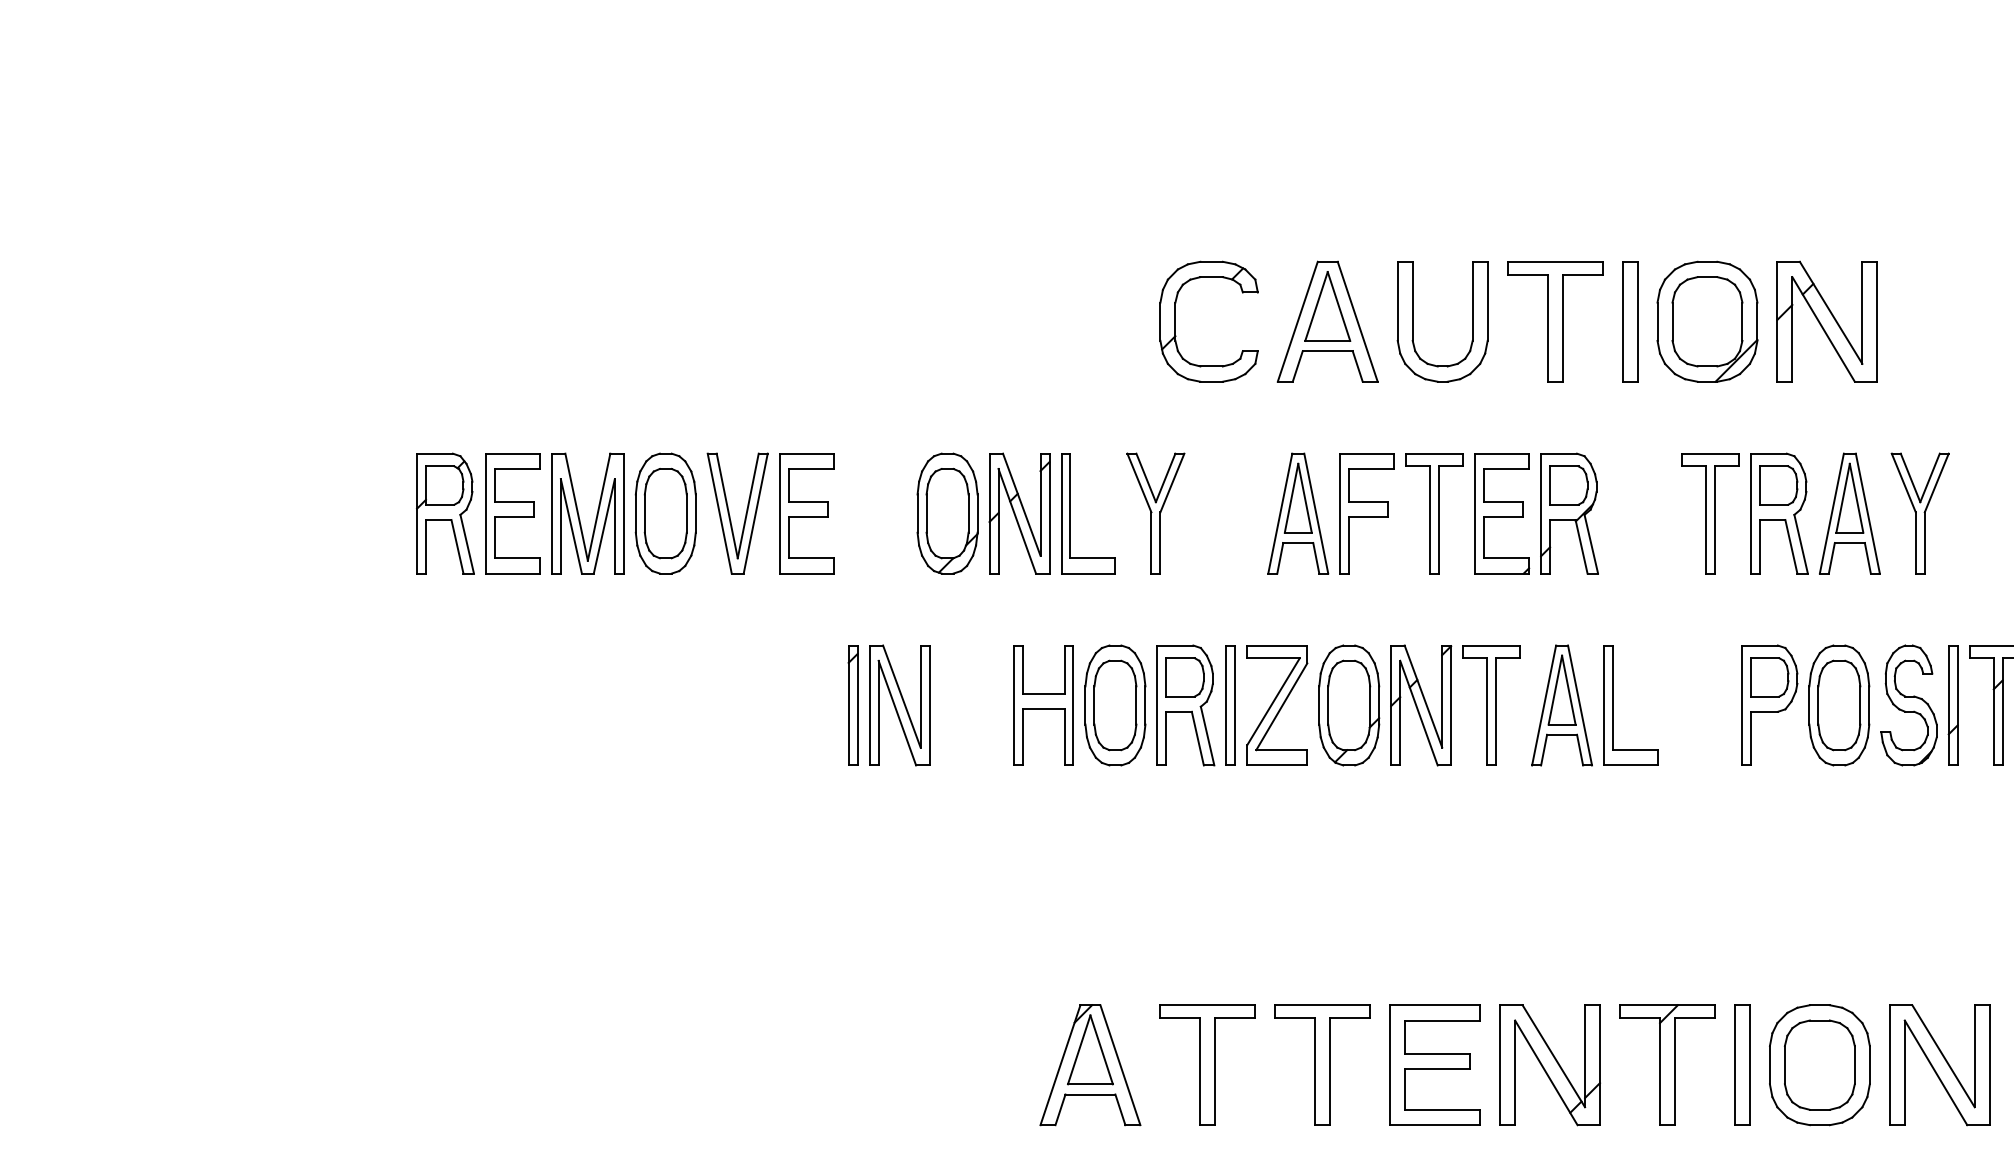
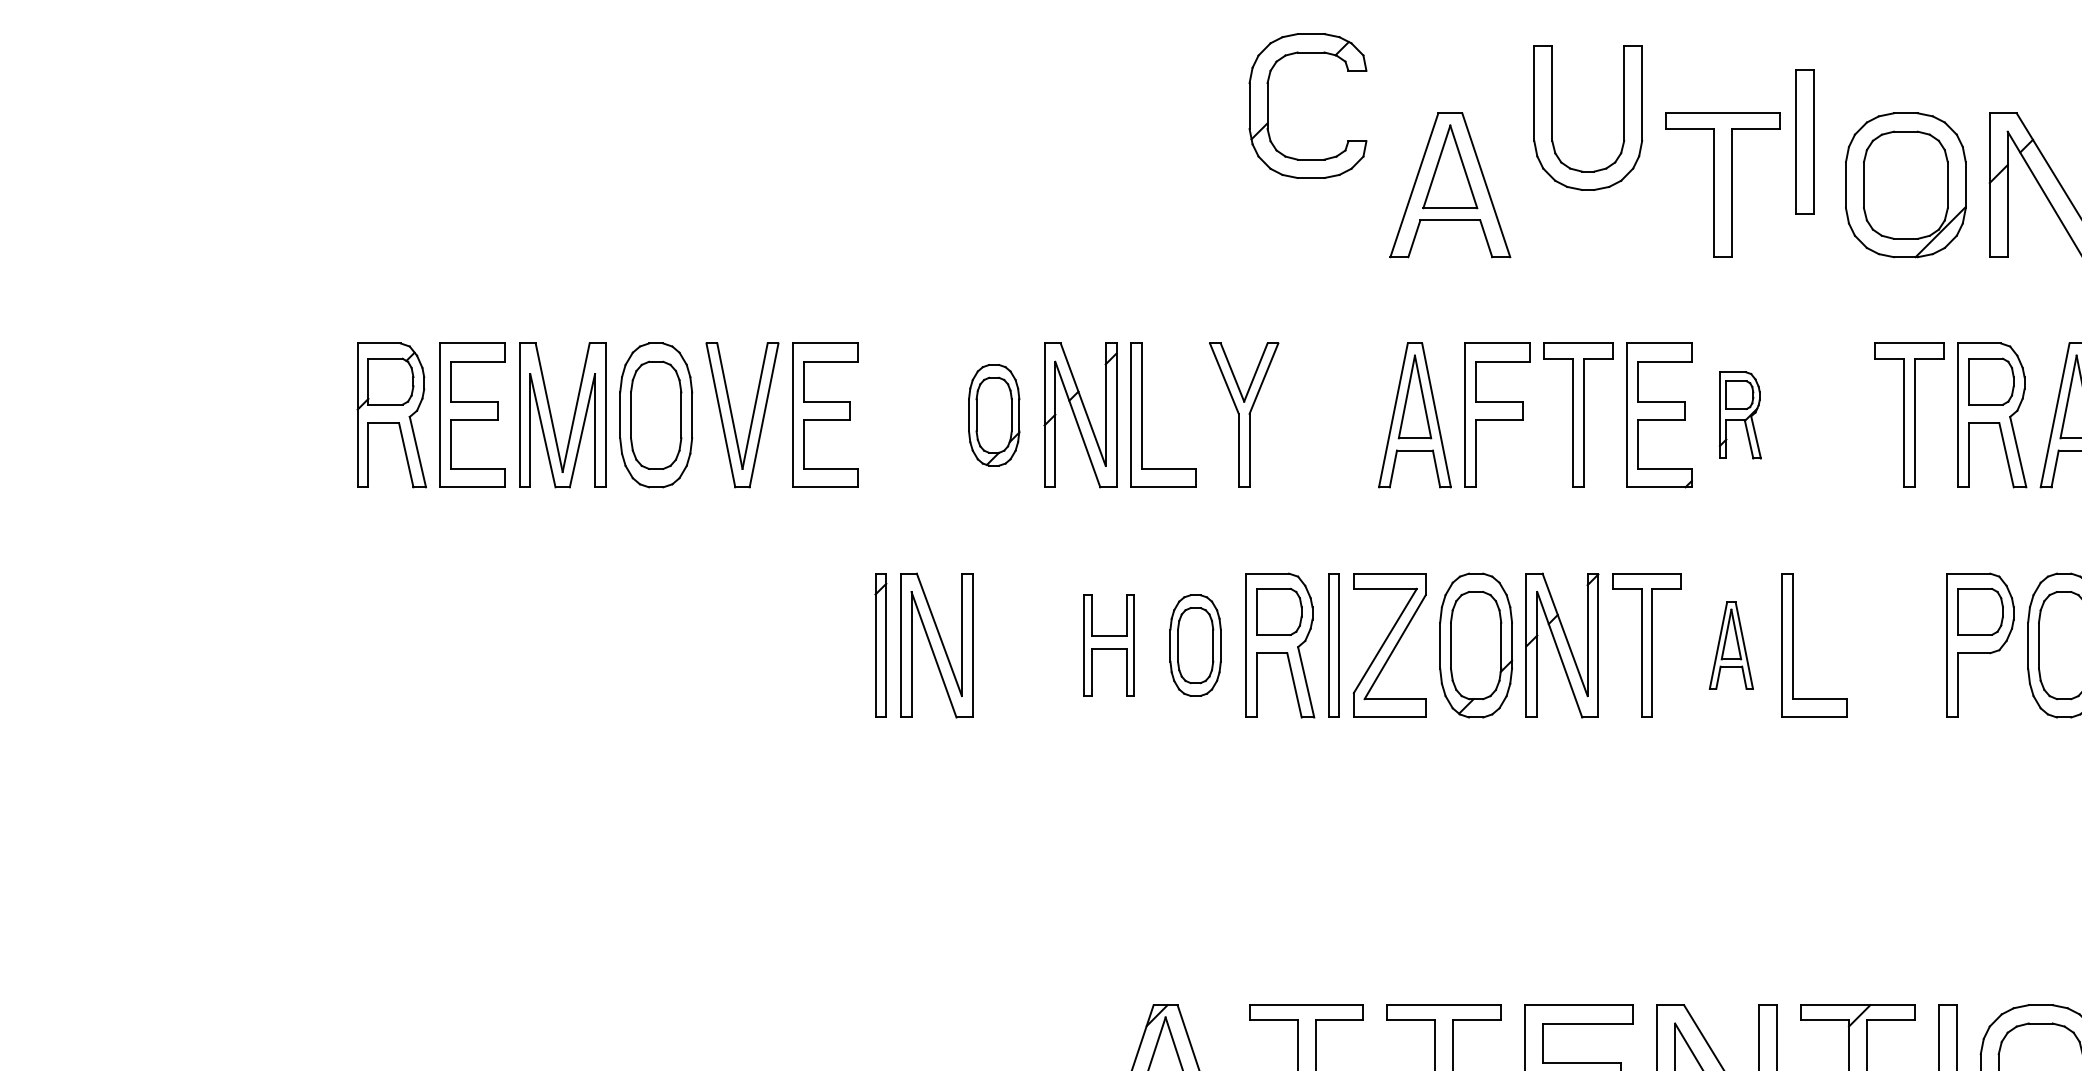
part: (1175, 321) -> (1267, 105), moved
part: (1413, 321) -> (1553, 117), moved
part: (1630, 321) -> (1805, 141), moved
part: (947, 513) -> (994, 415), size x0.7
part: (1569, 513) -> (1740, 415), size x0.6
part: (1043, 705) -> (1109, 645), size x0.7
part: (1115, 705) -> (1195, 645), size x0.7
part: (1561, 705) -> (1730, 645), size x0.6

